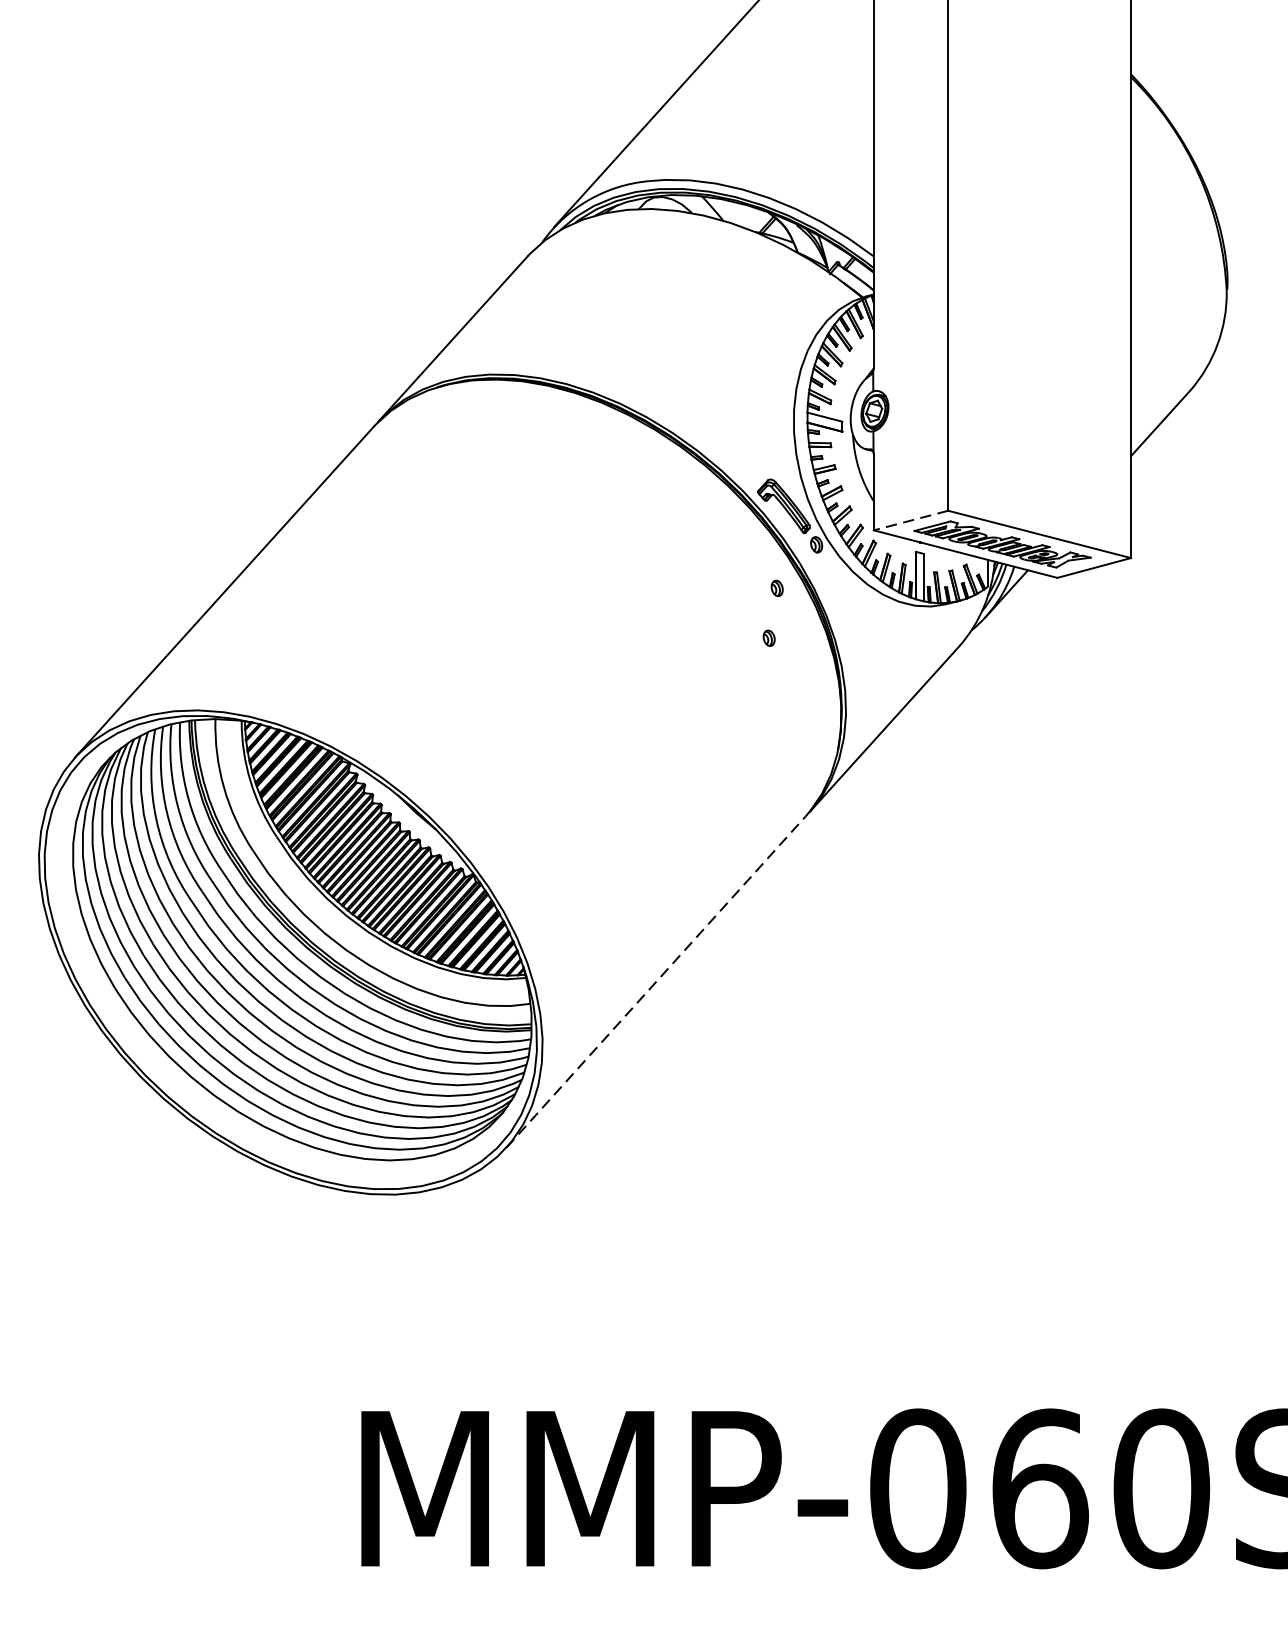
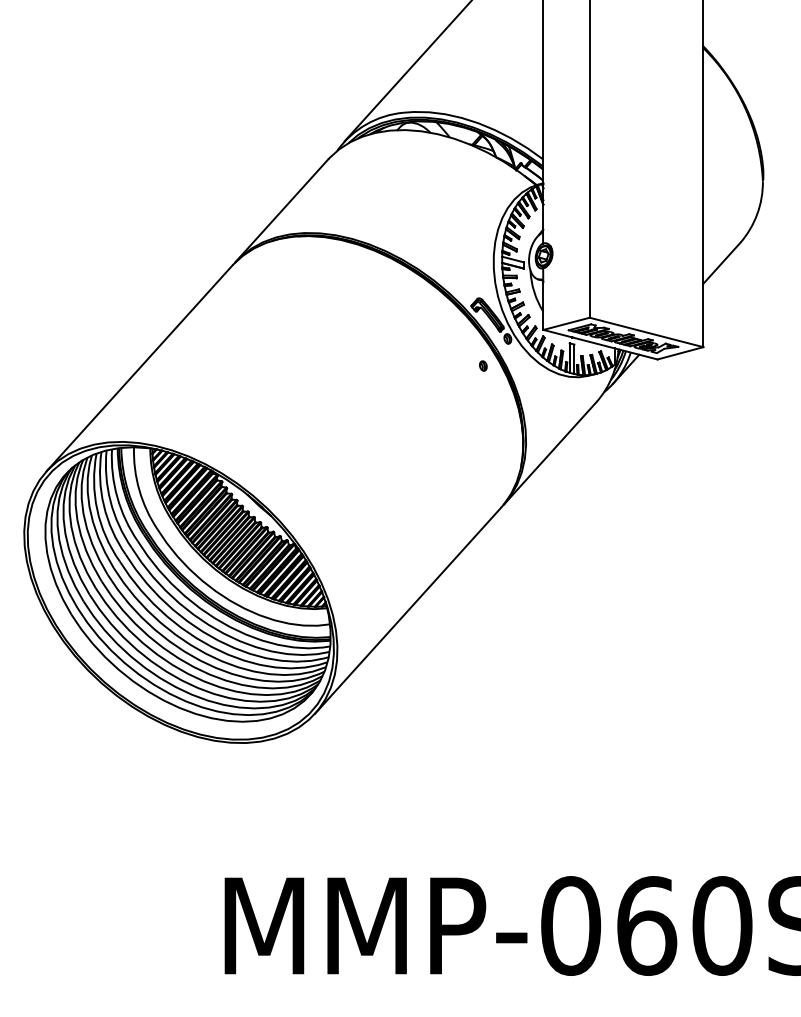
line: (910, 520) -> (566, 323), dashed -> solid
part: (769, 637) -> (478, 396), removed
line: (656, 981) -> (408, 610), dashed -> solid

